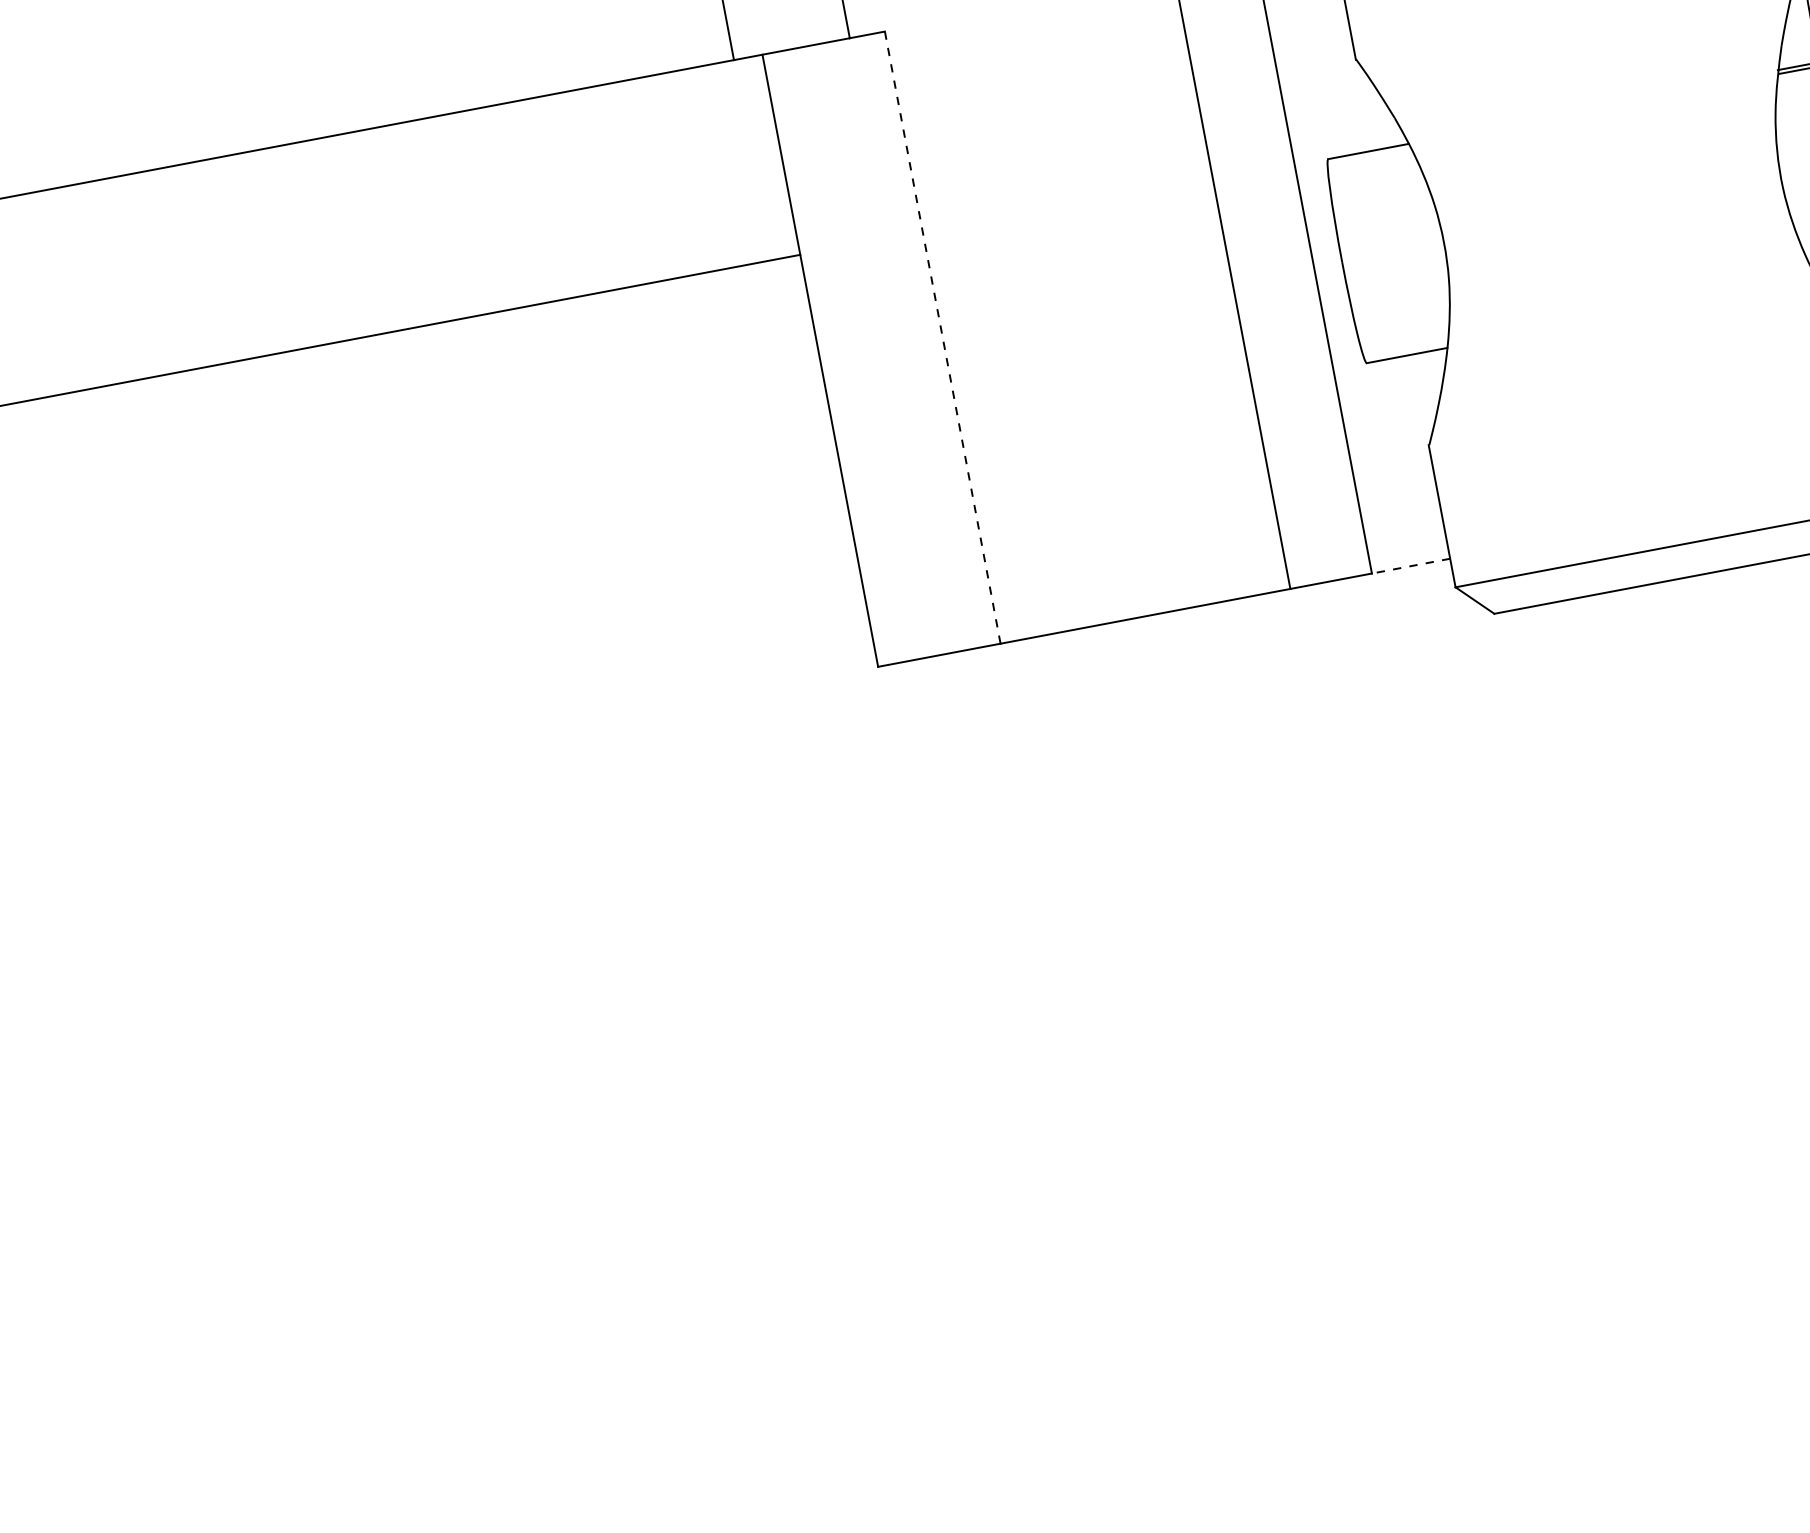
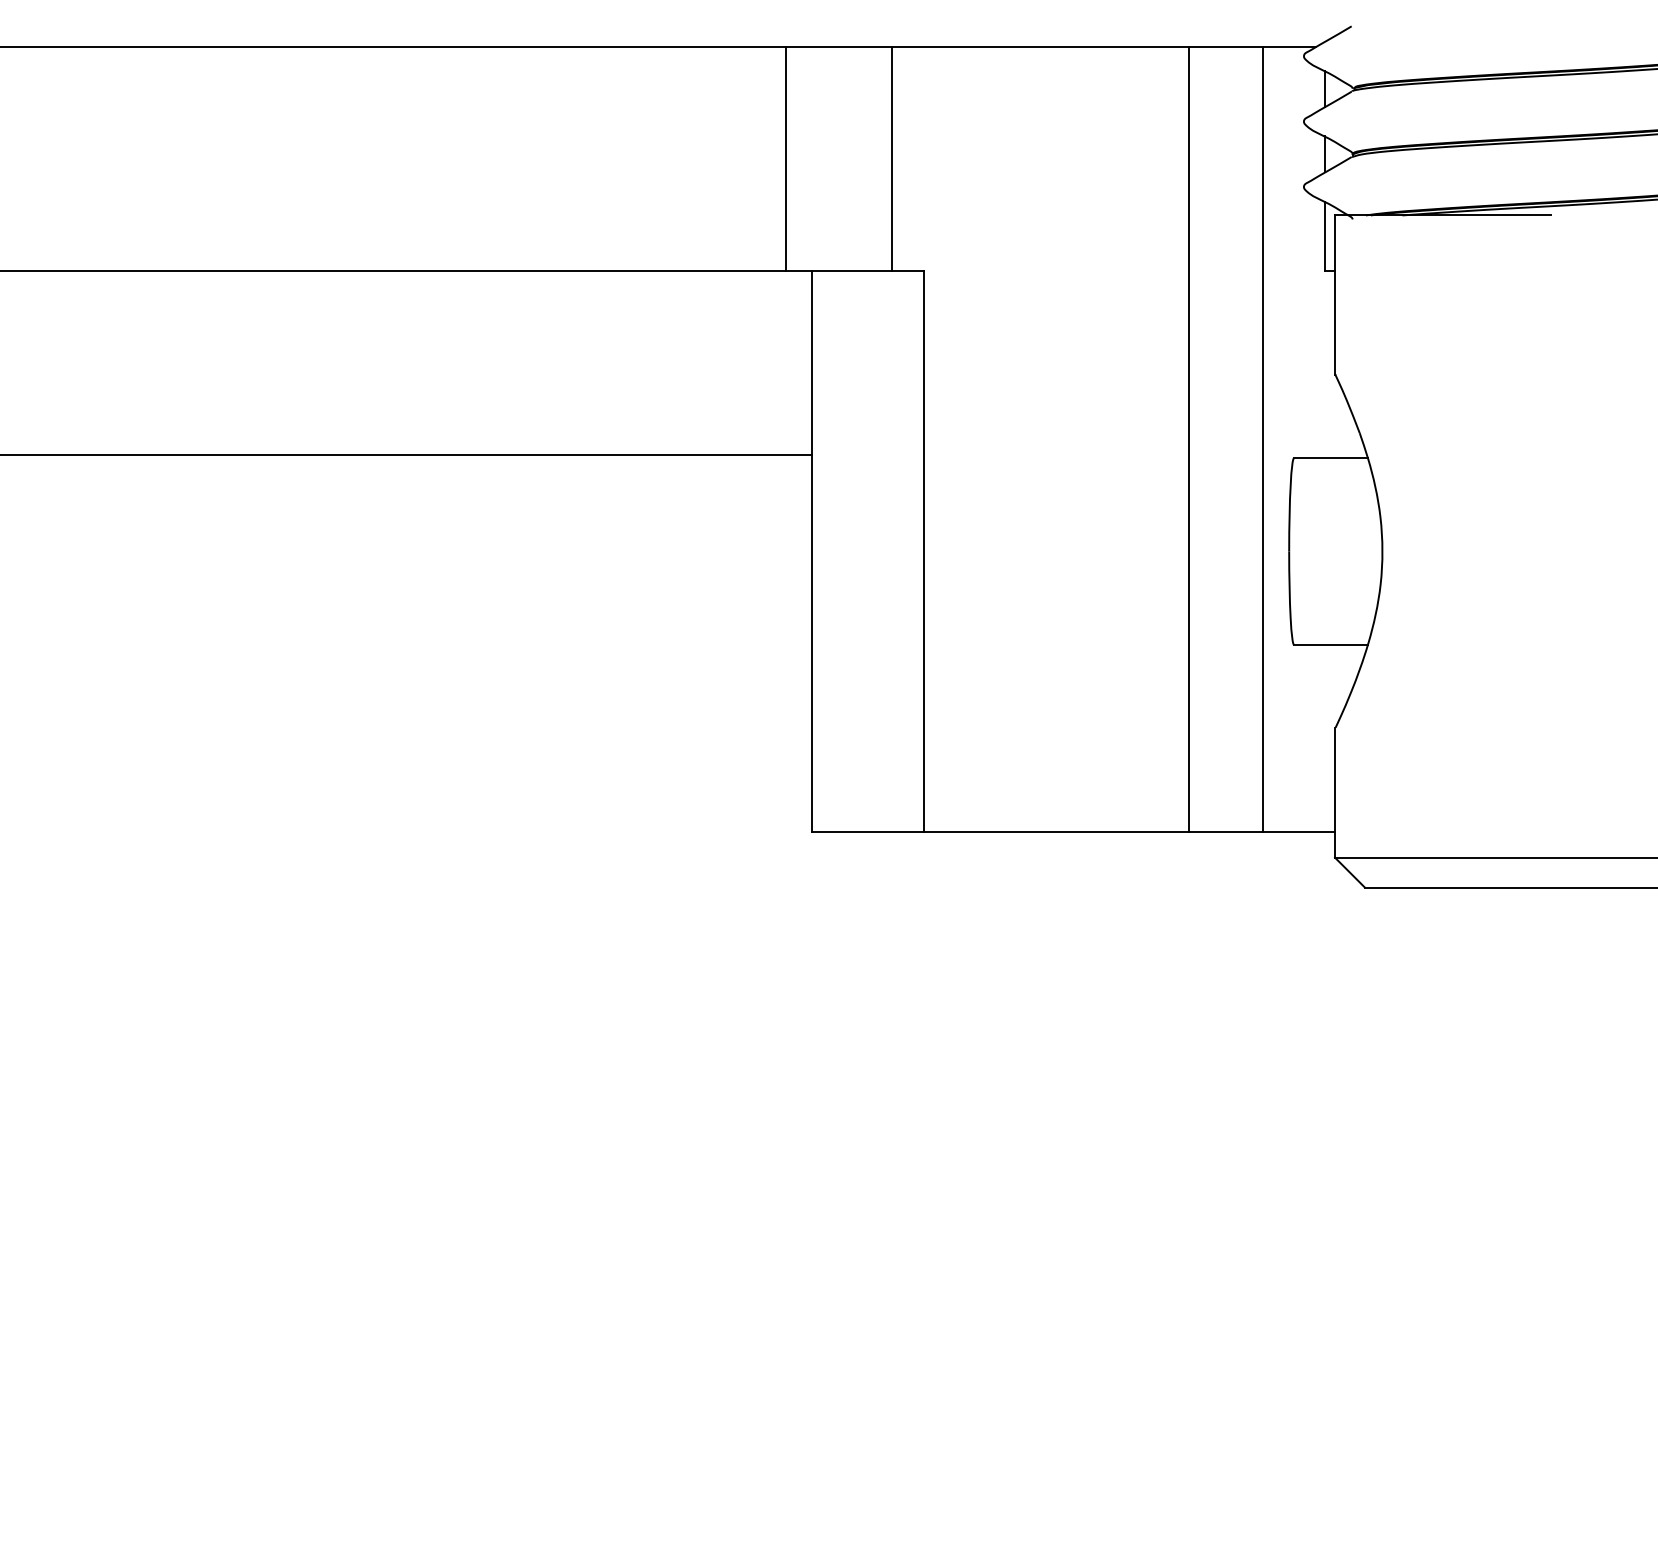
line: (942, 338) -> (923, 552), dashed -> solid
line: (1411, 565) -> (1299, 831), dashed -> solid

